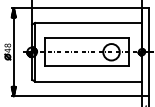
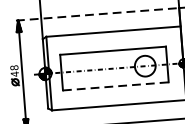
line: (76, 8) -> (97, 14), solid -> dashed
line: (87, 66) -> (116, 86), solid -> dashed

